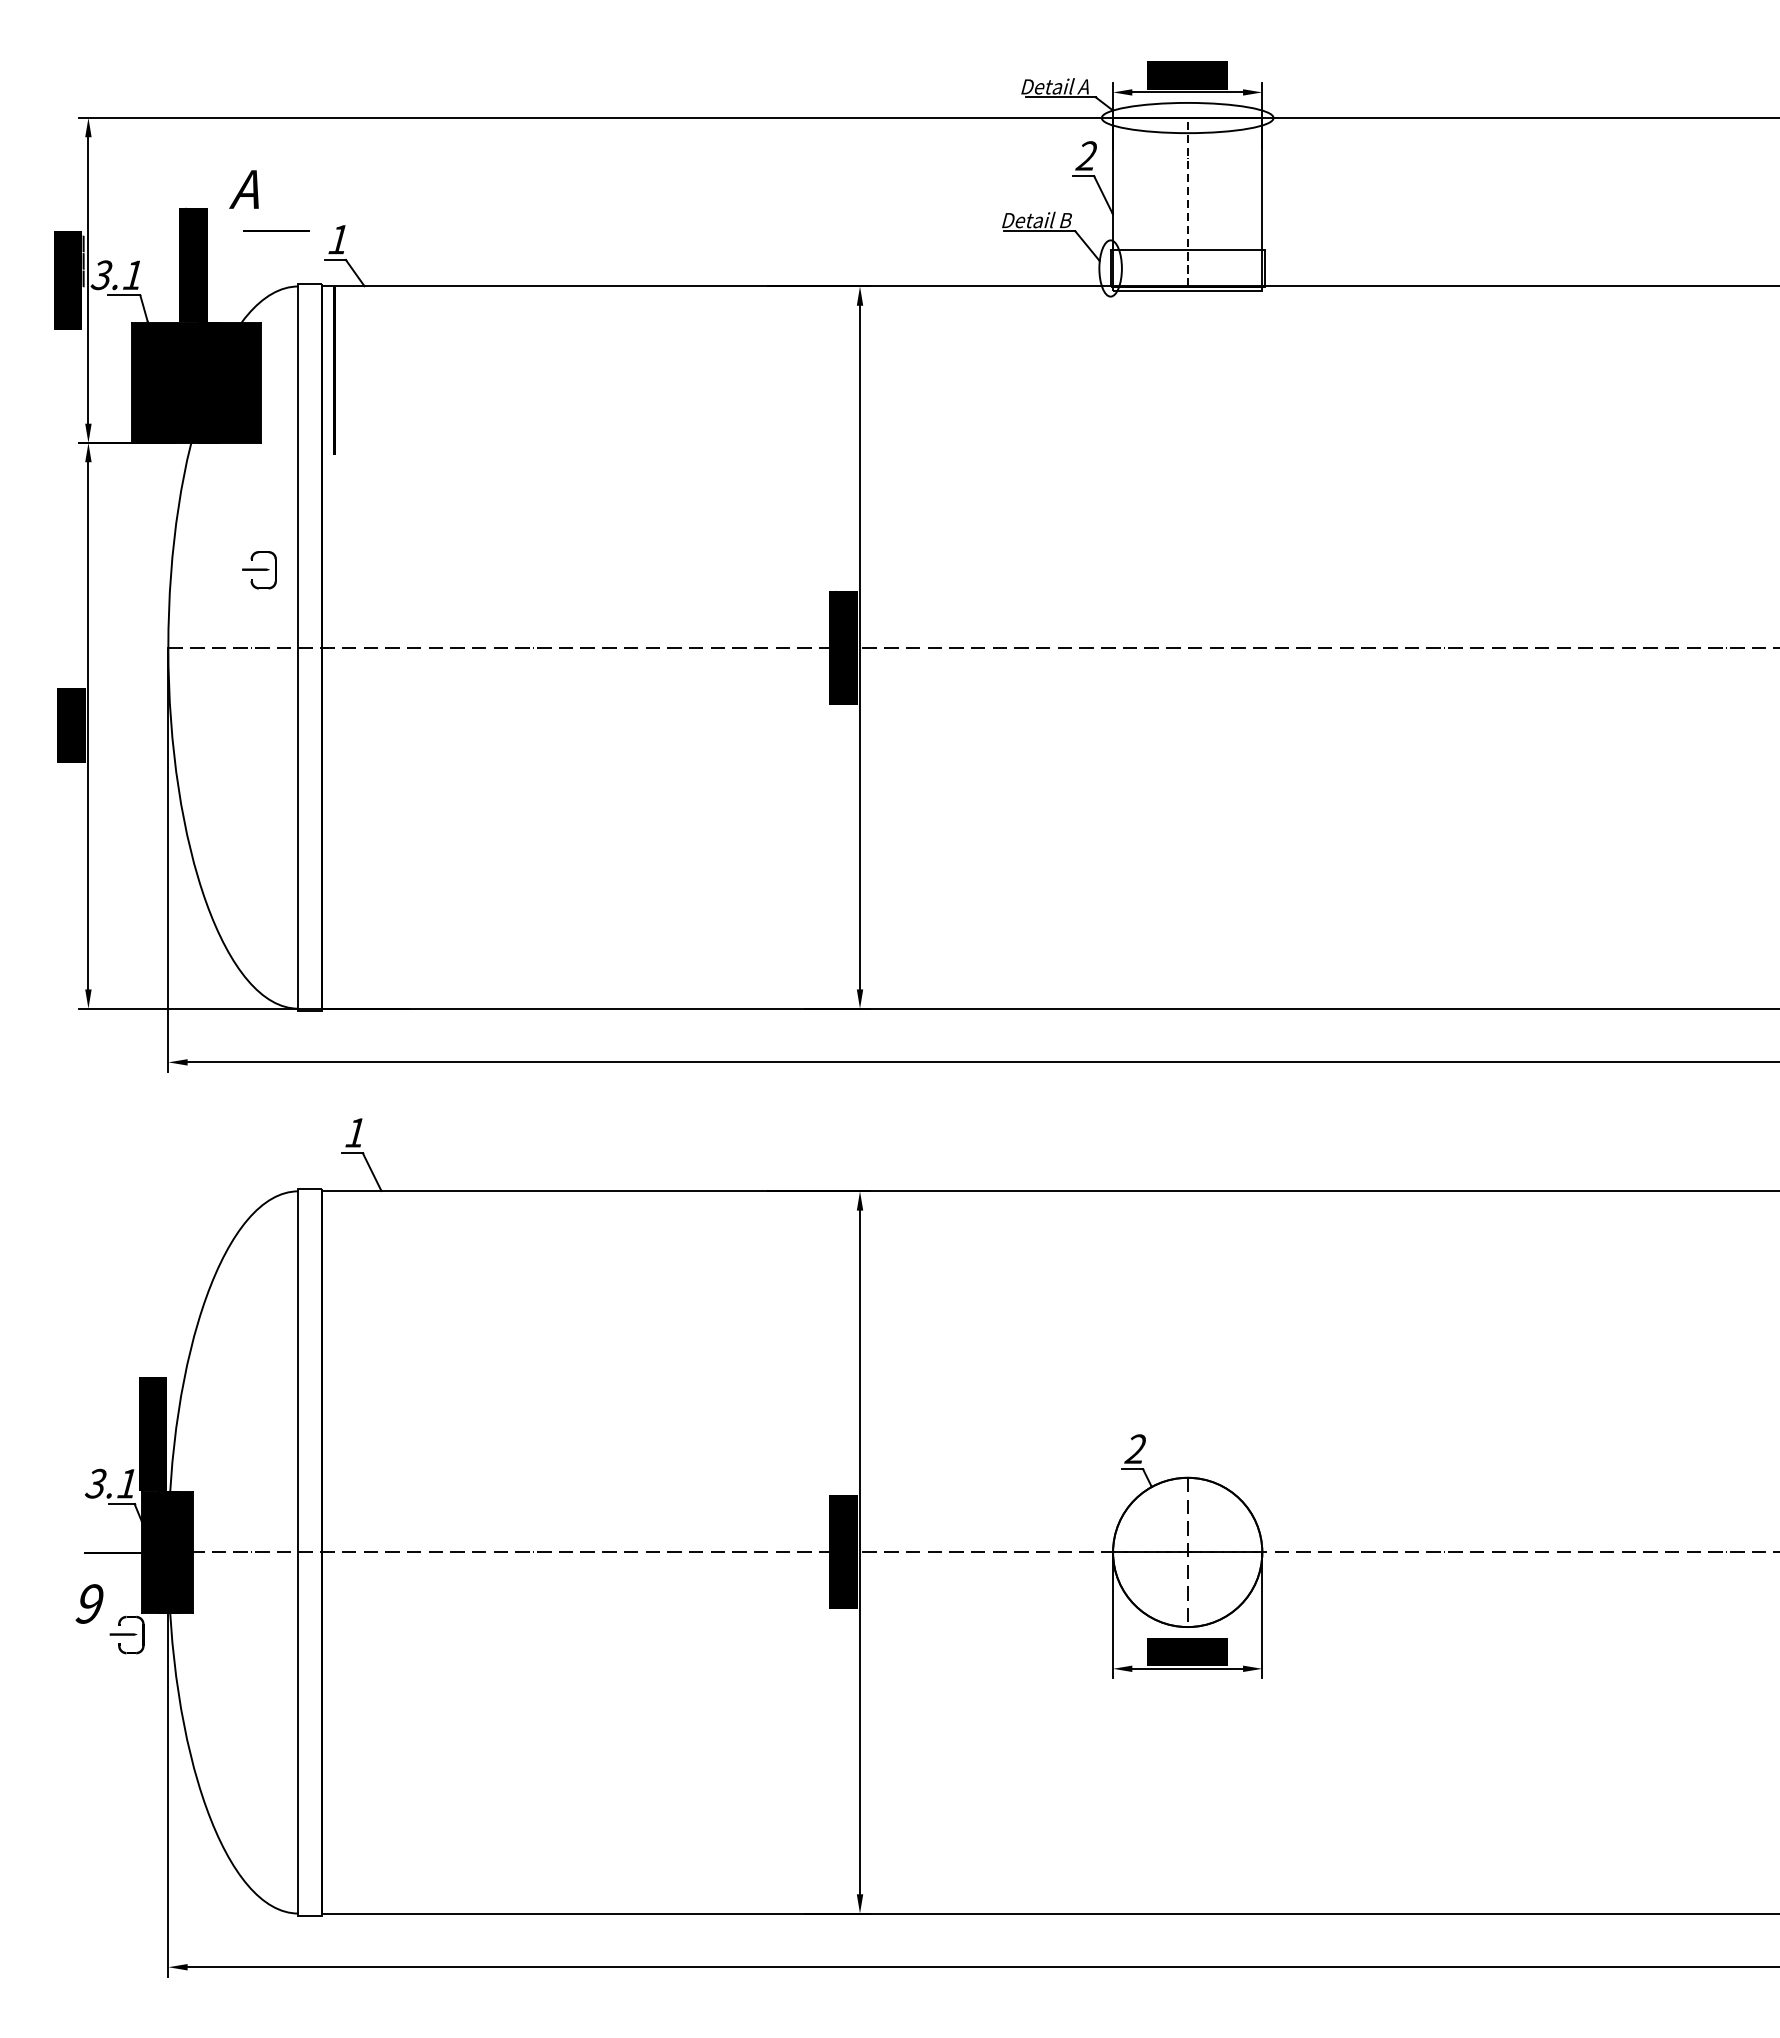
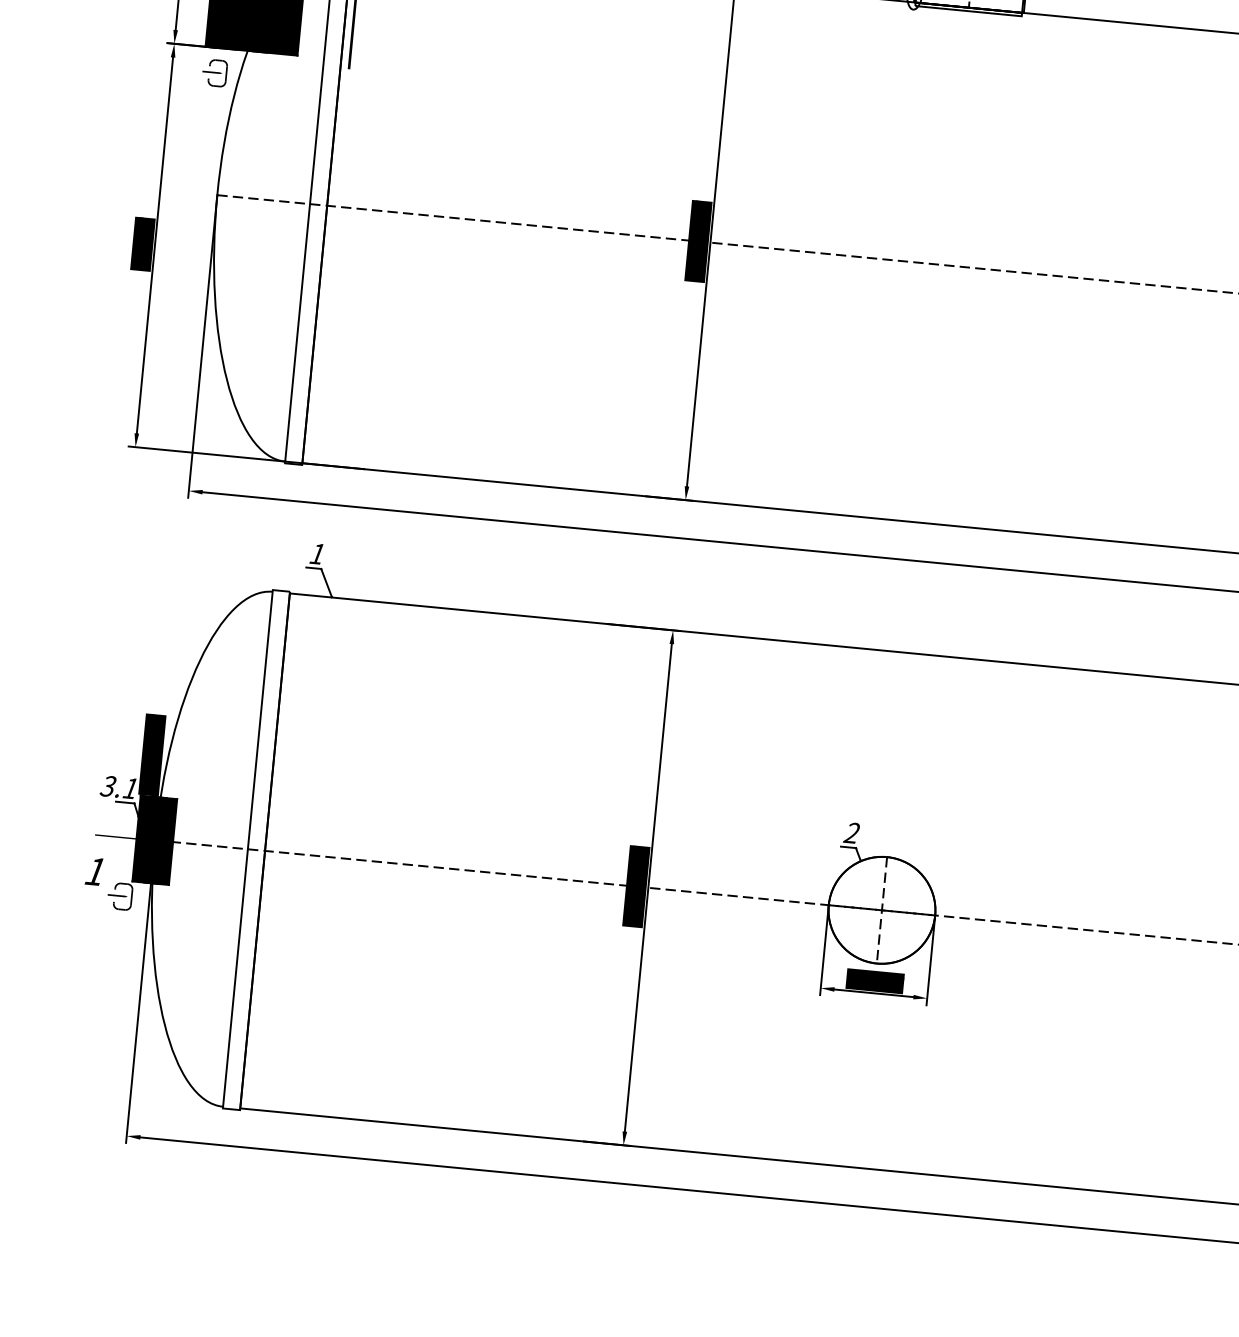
part: (259, 570) -> (214, 73), moved
text: (89, 1603) -> (95, 871), 9 -> 1

